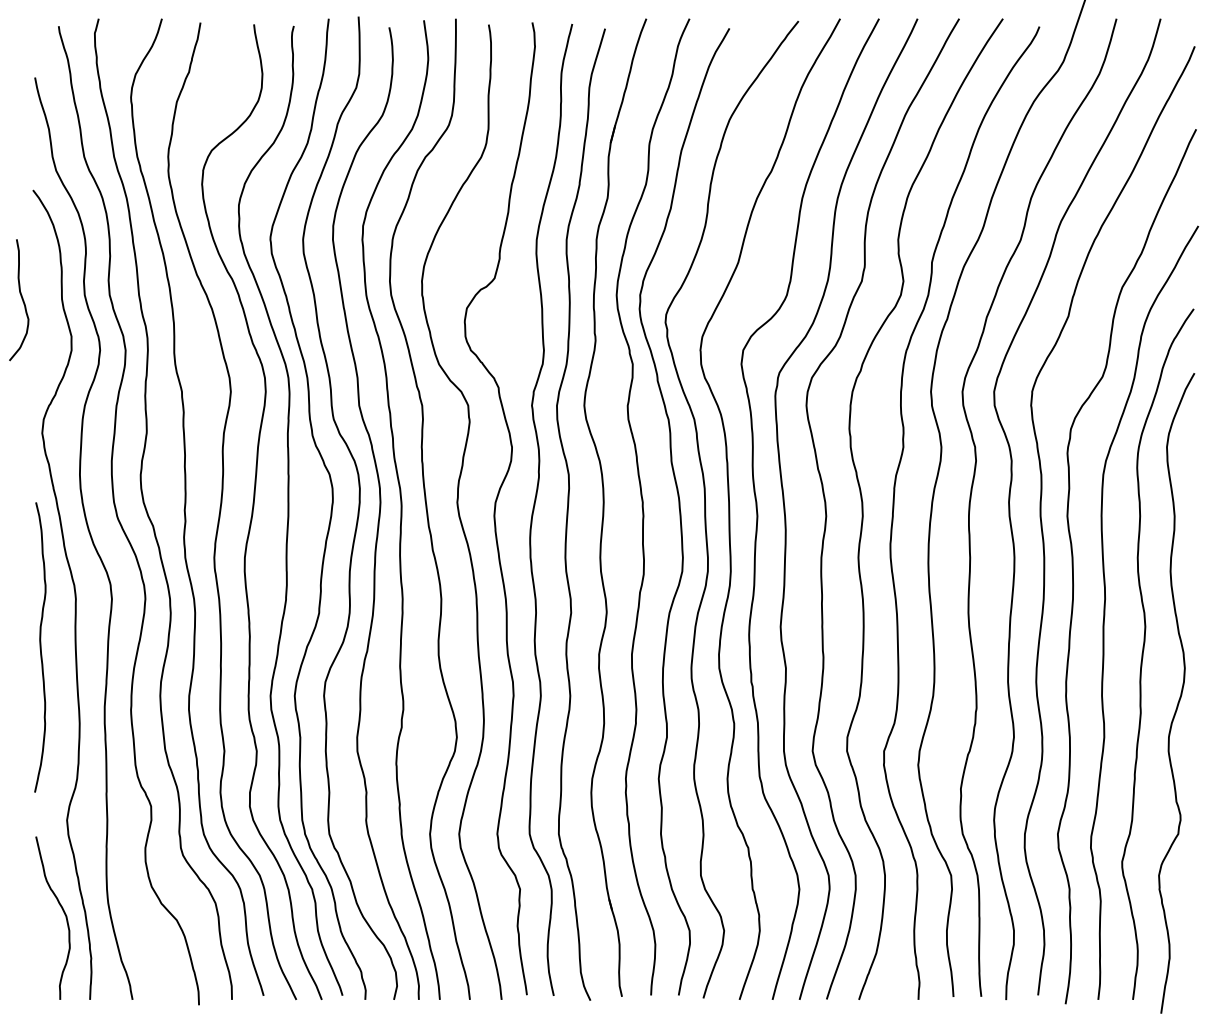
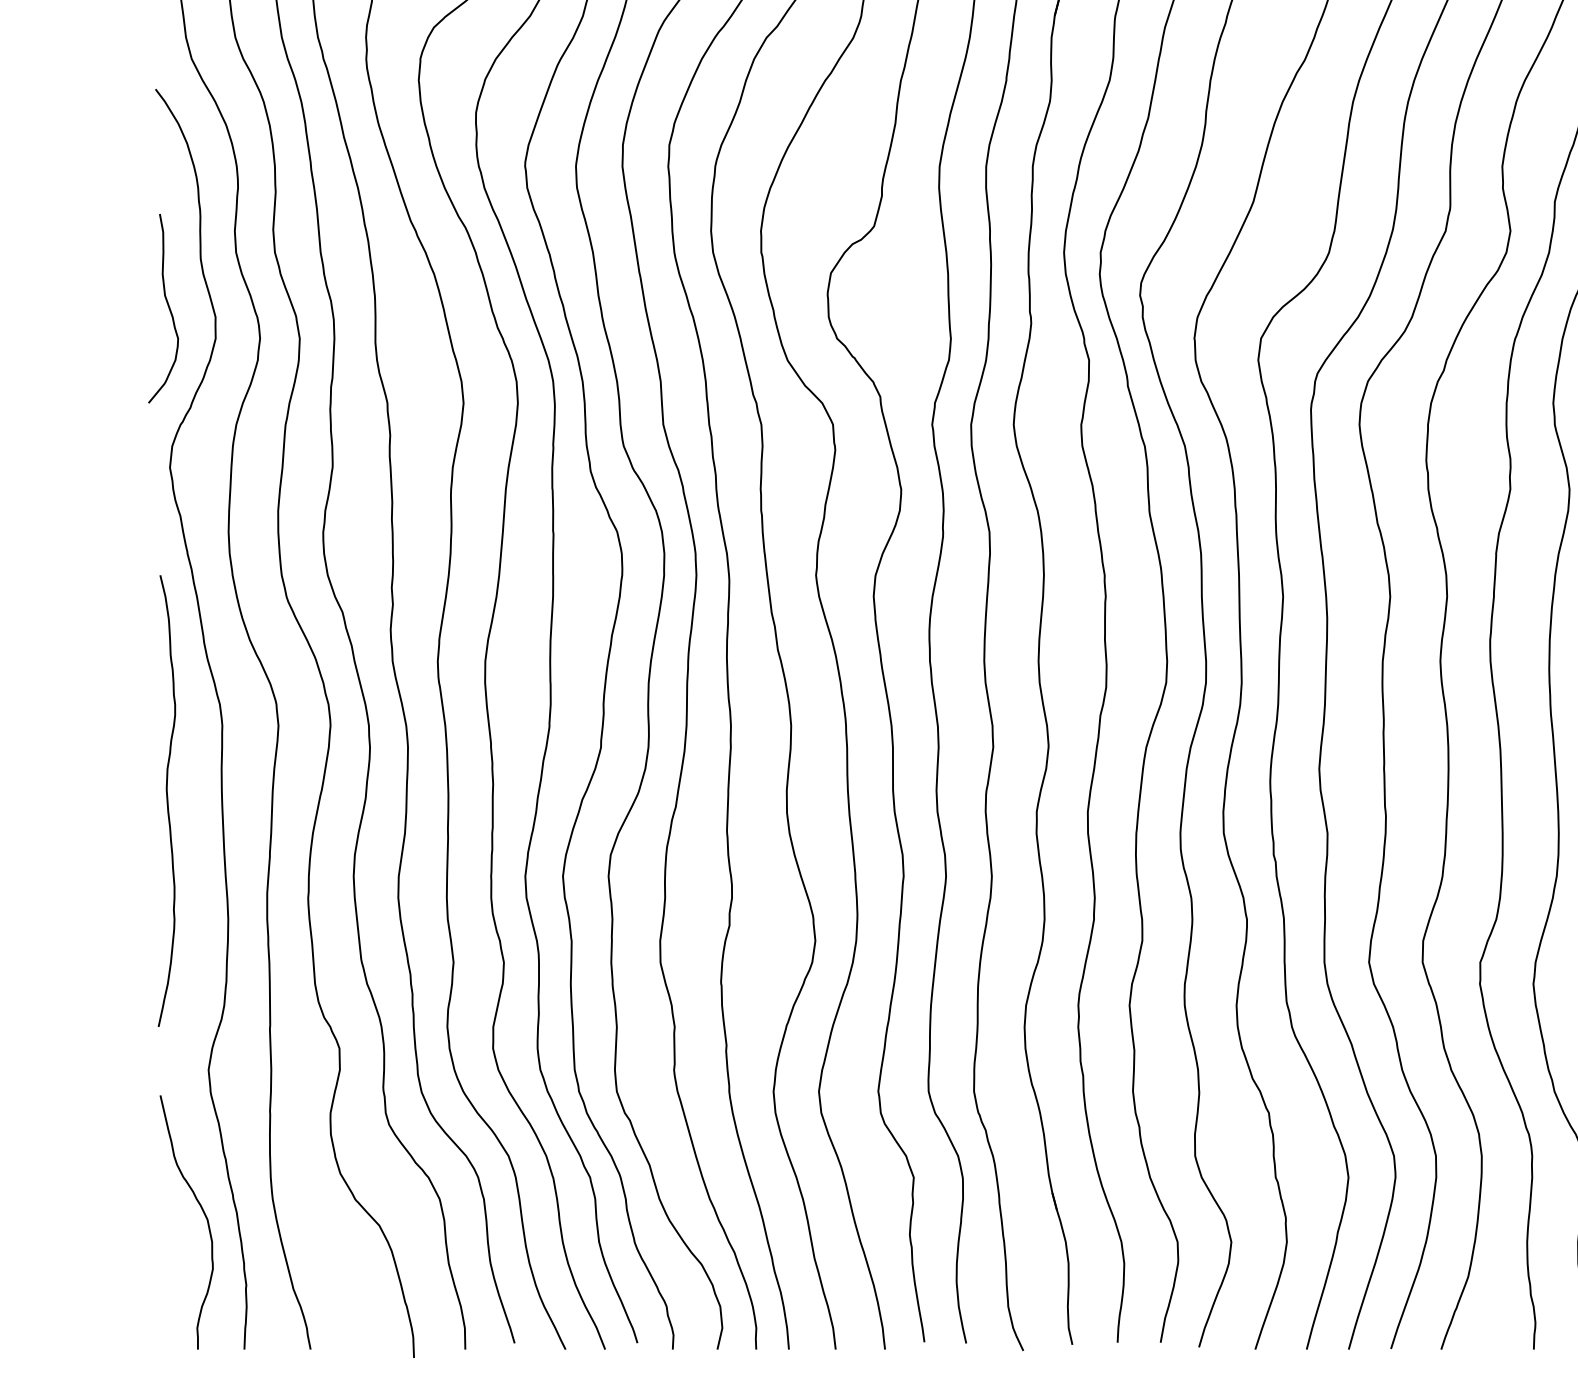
curve: (21, 299) -> (167, 307), moved

